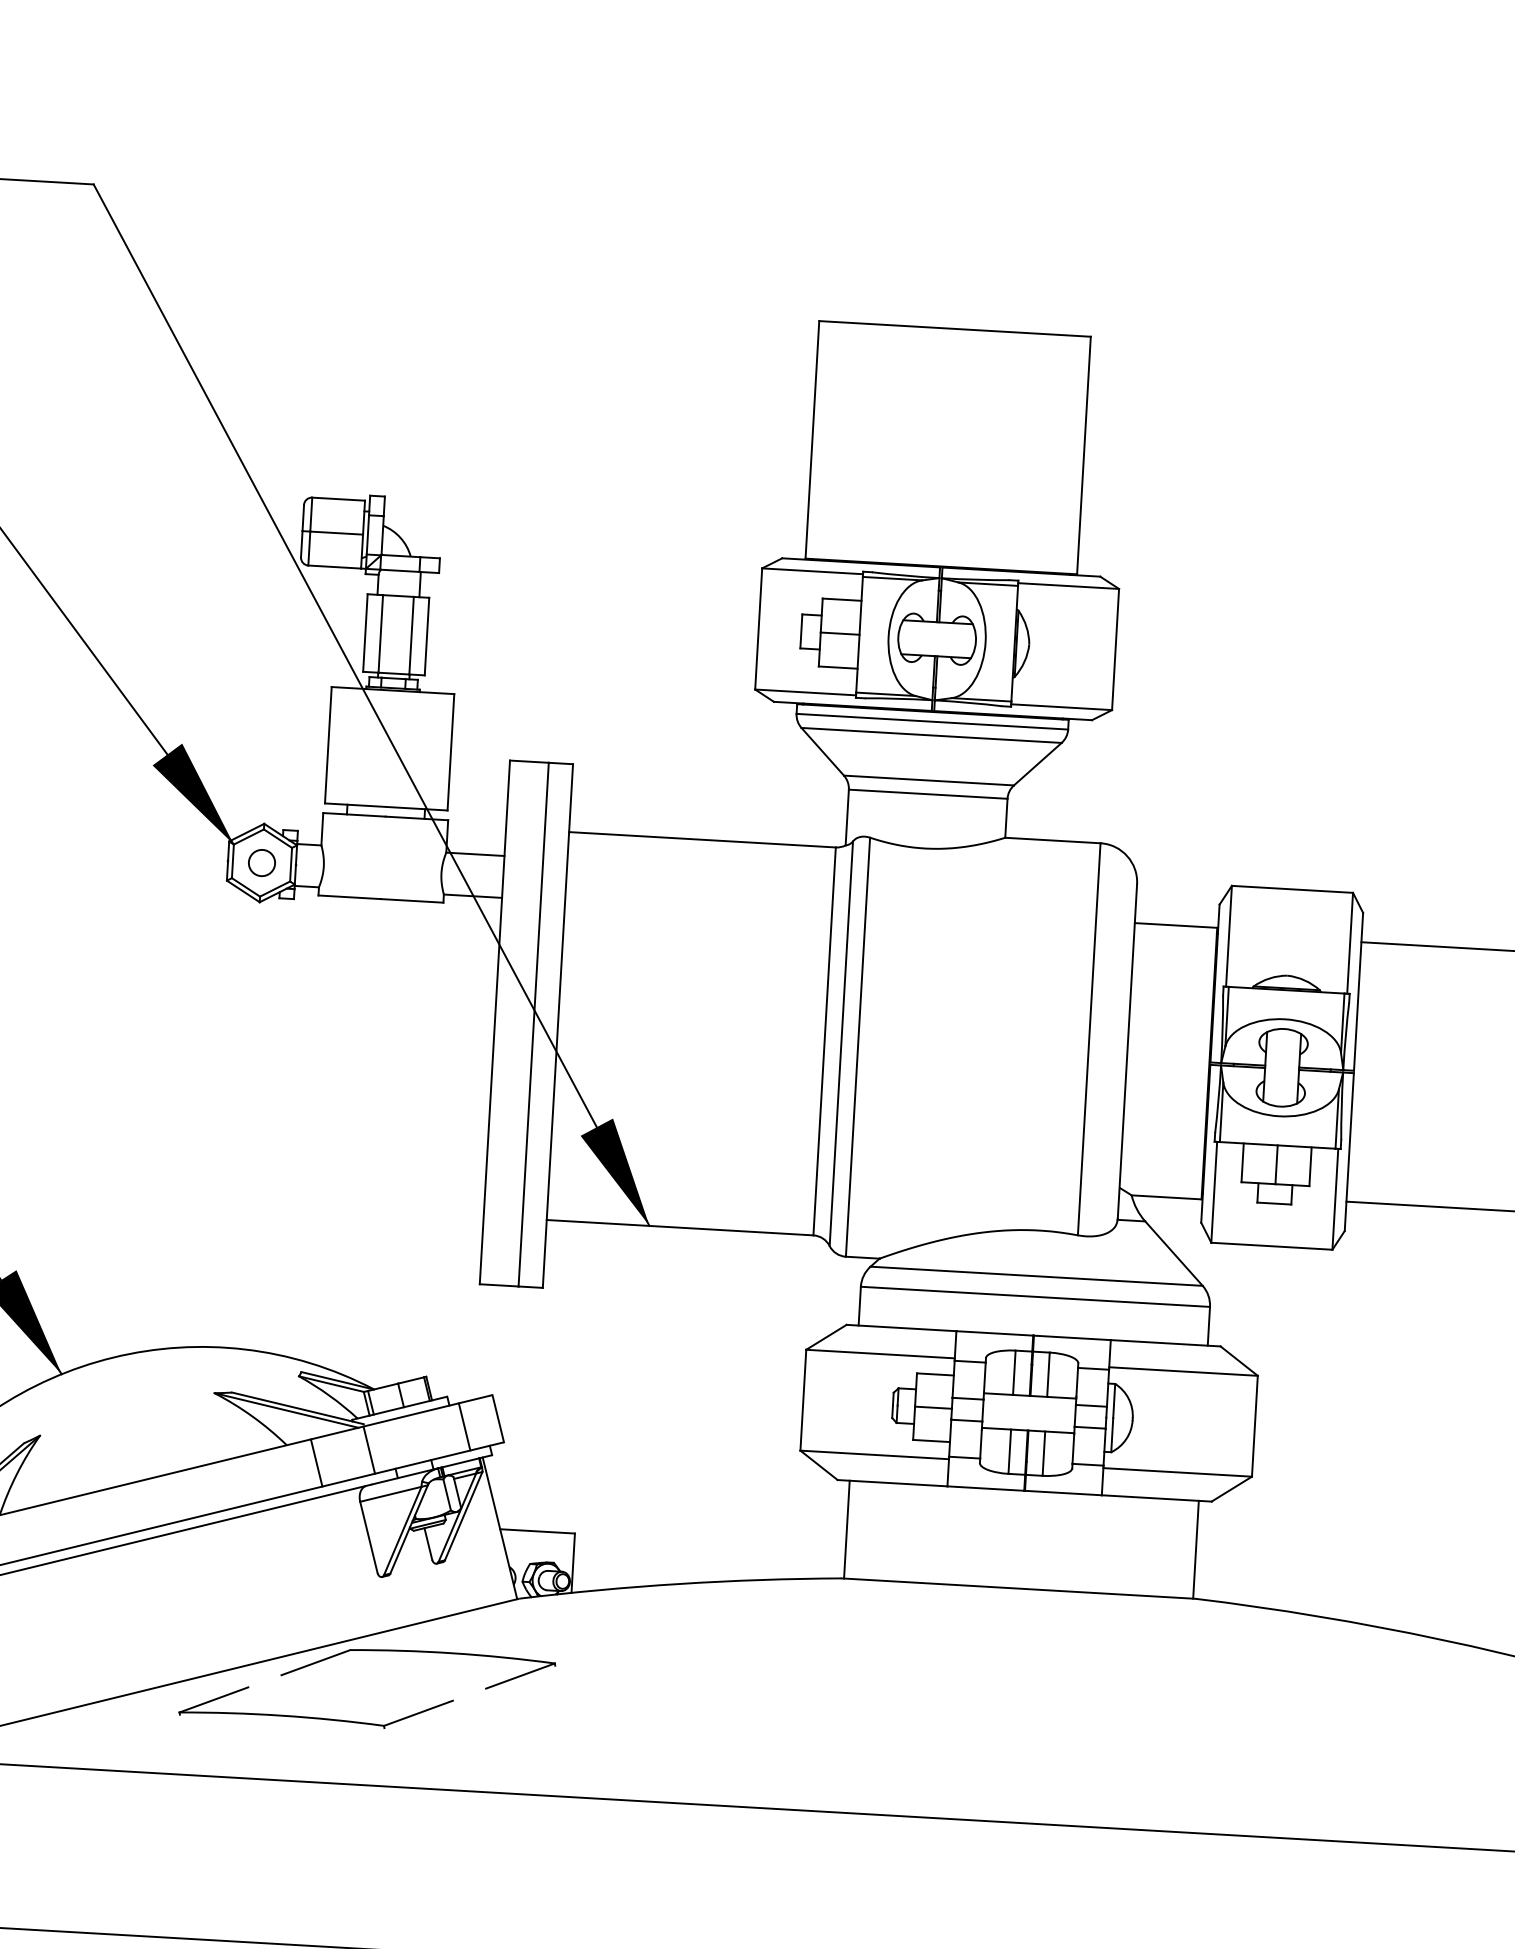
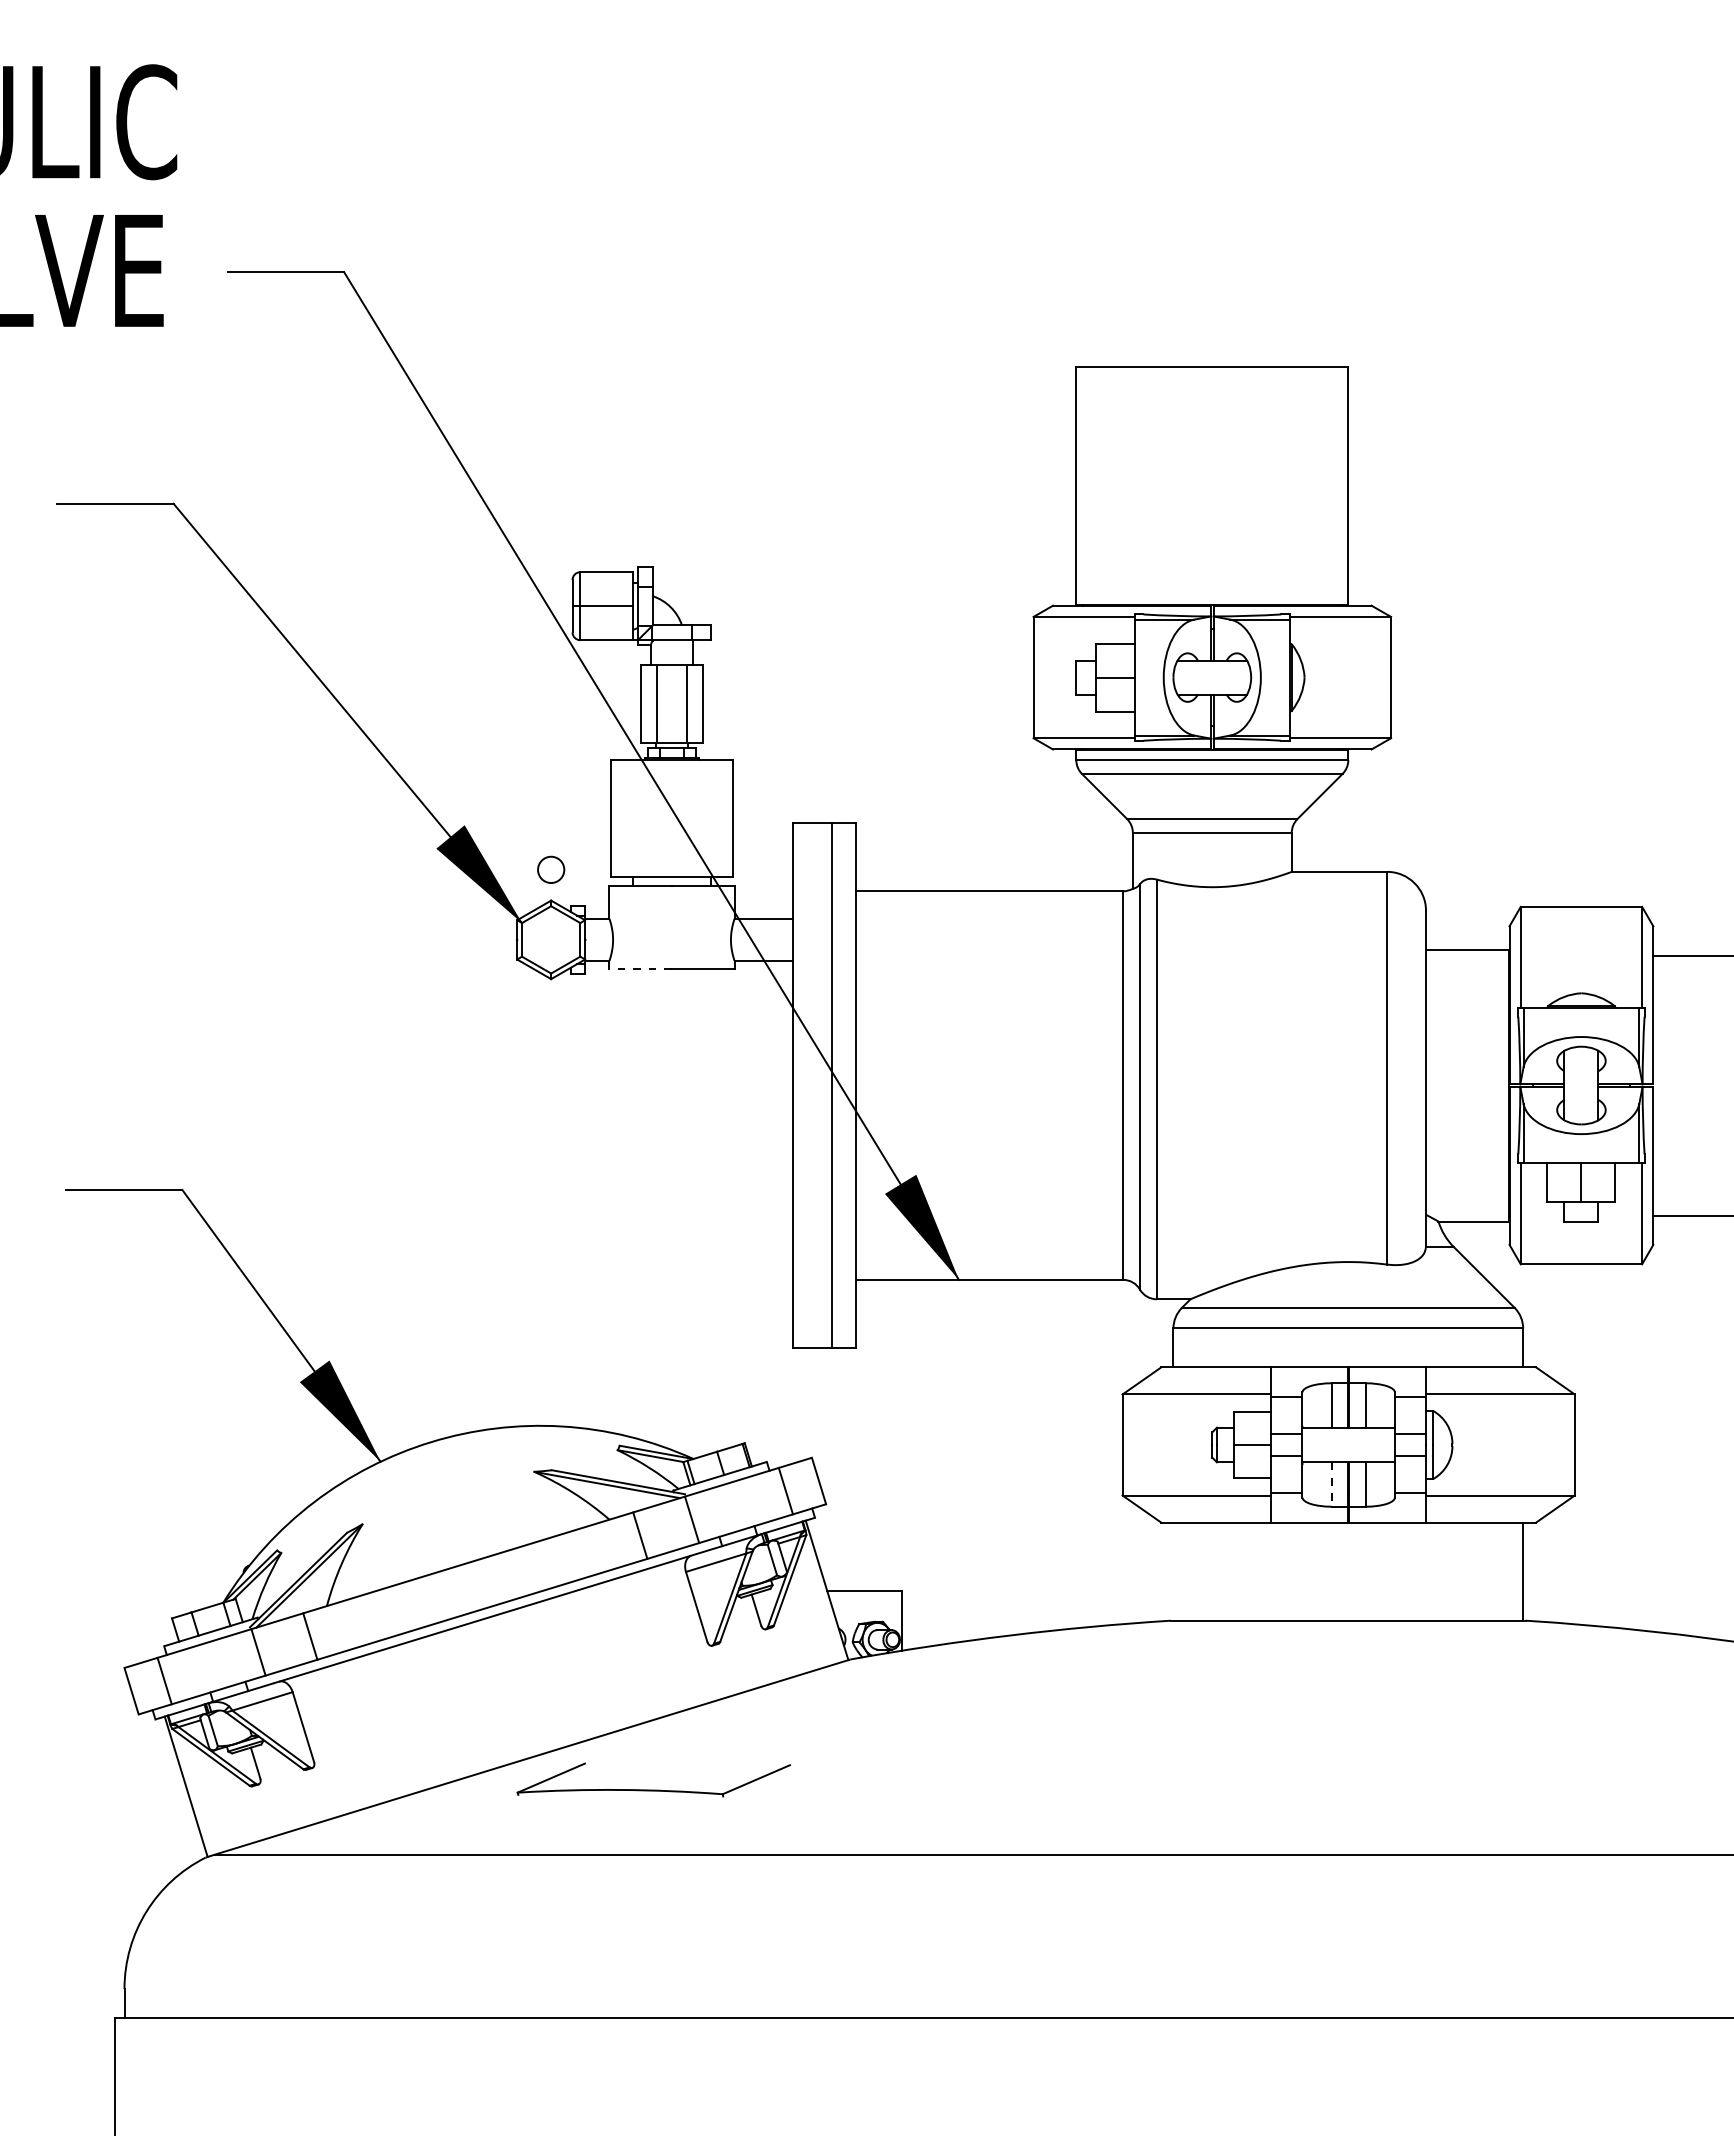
circle: (262, 862) -> (551, 869), moved
line: (349, 897) -> (640, 969), solid -> dashed
line: (1009, 1452) -> (1331, 1485), solid -> dashed
line: (846, 1529) -> (1173, 1571), removed
part: (419, 1652) -> (753, 1718), removed

